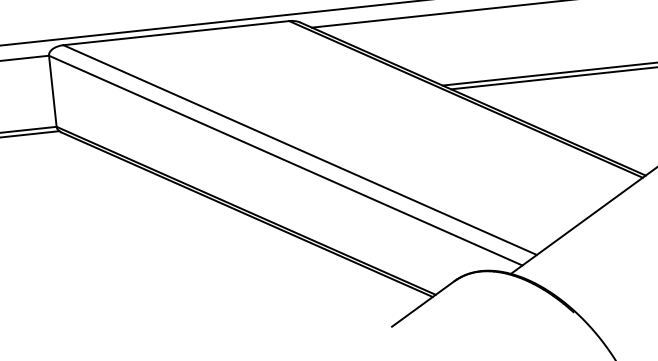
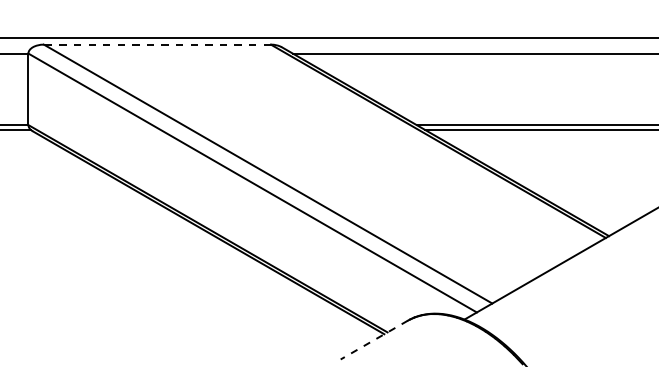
line: (176, 32) -> (157, 44), solid -> dashed
line: (423, 304) -> (374, 340), solid -> dashed

